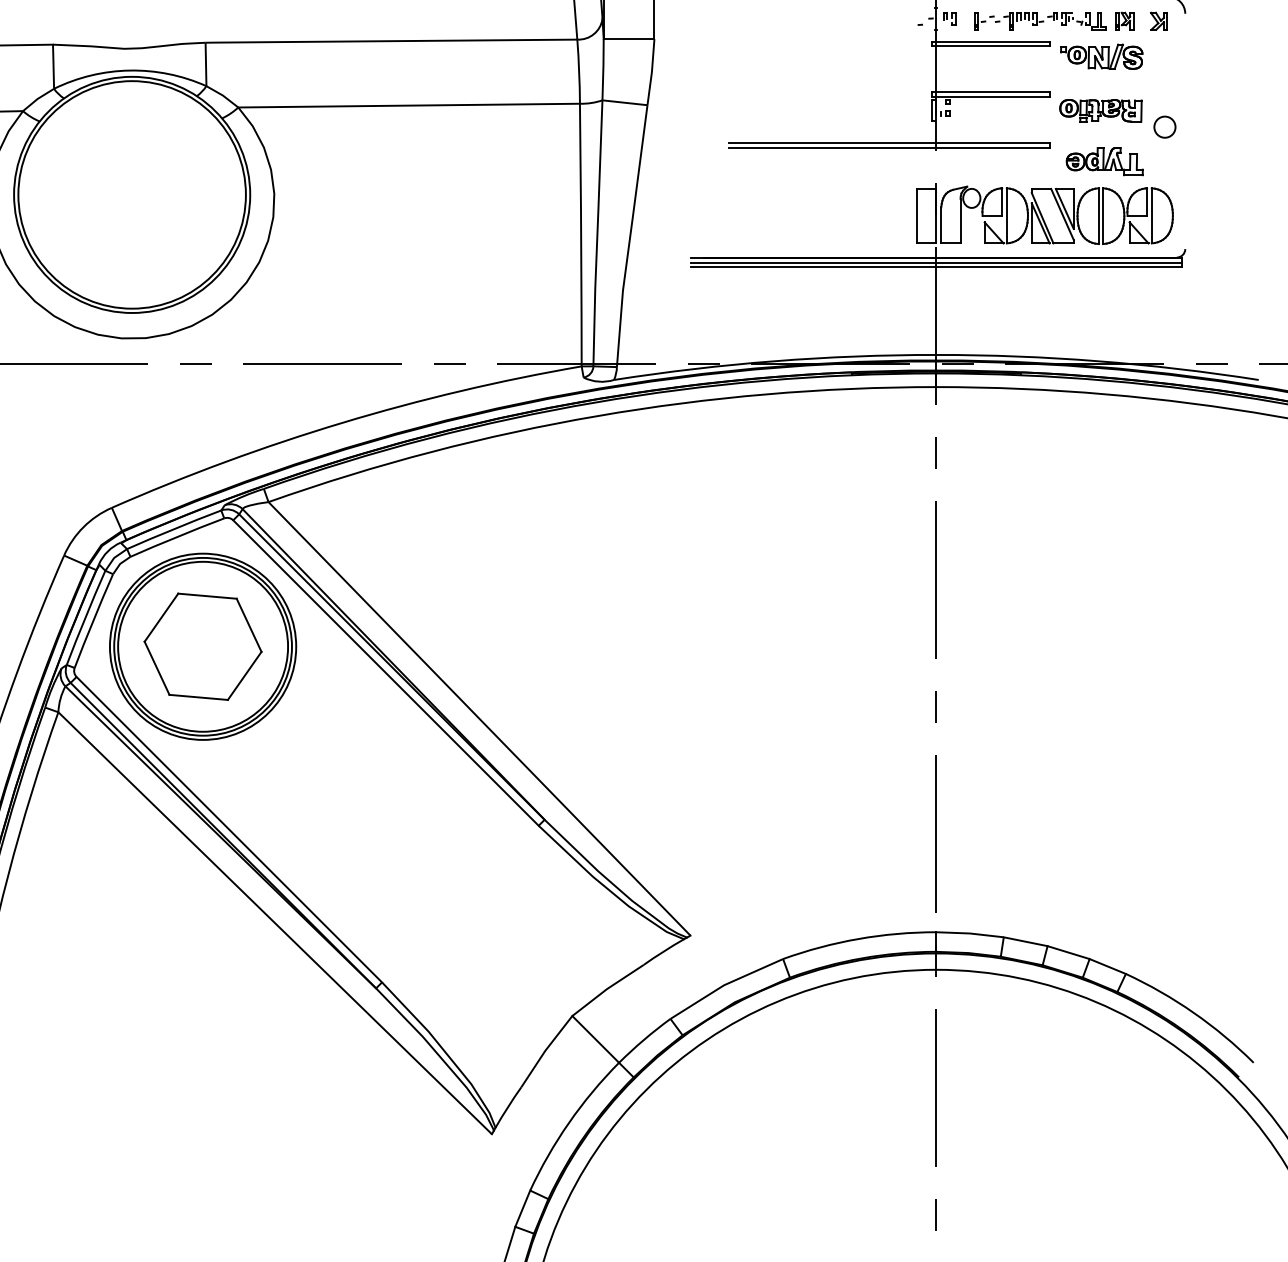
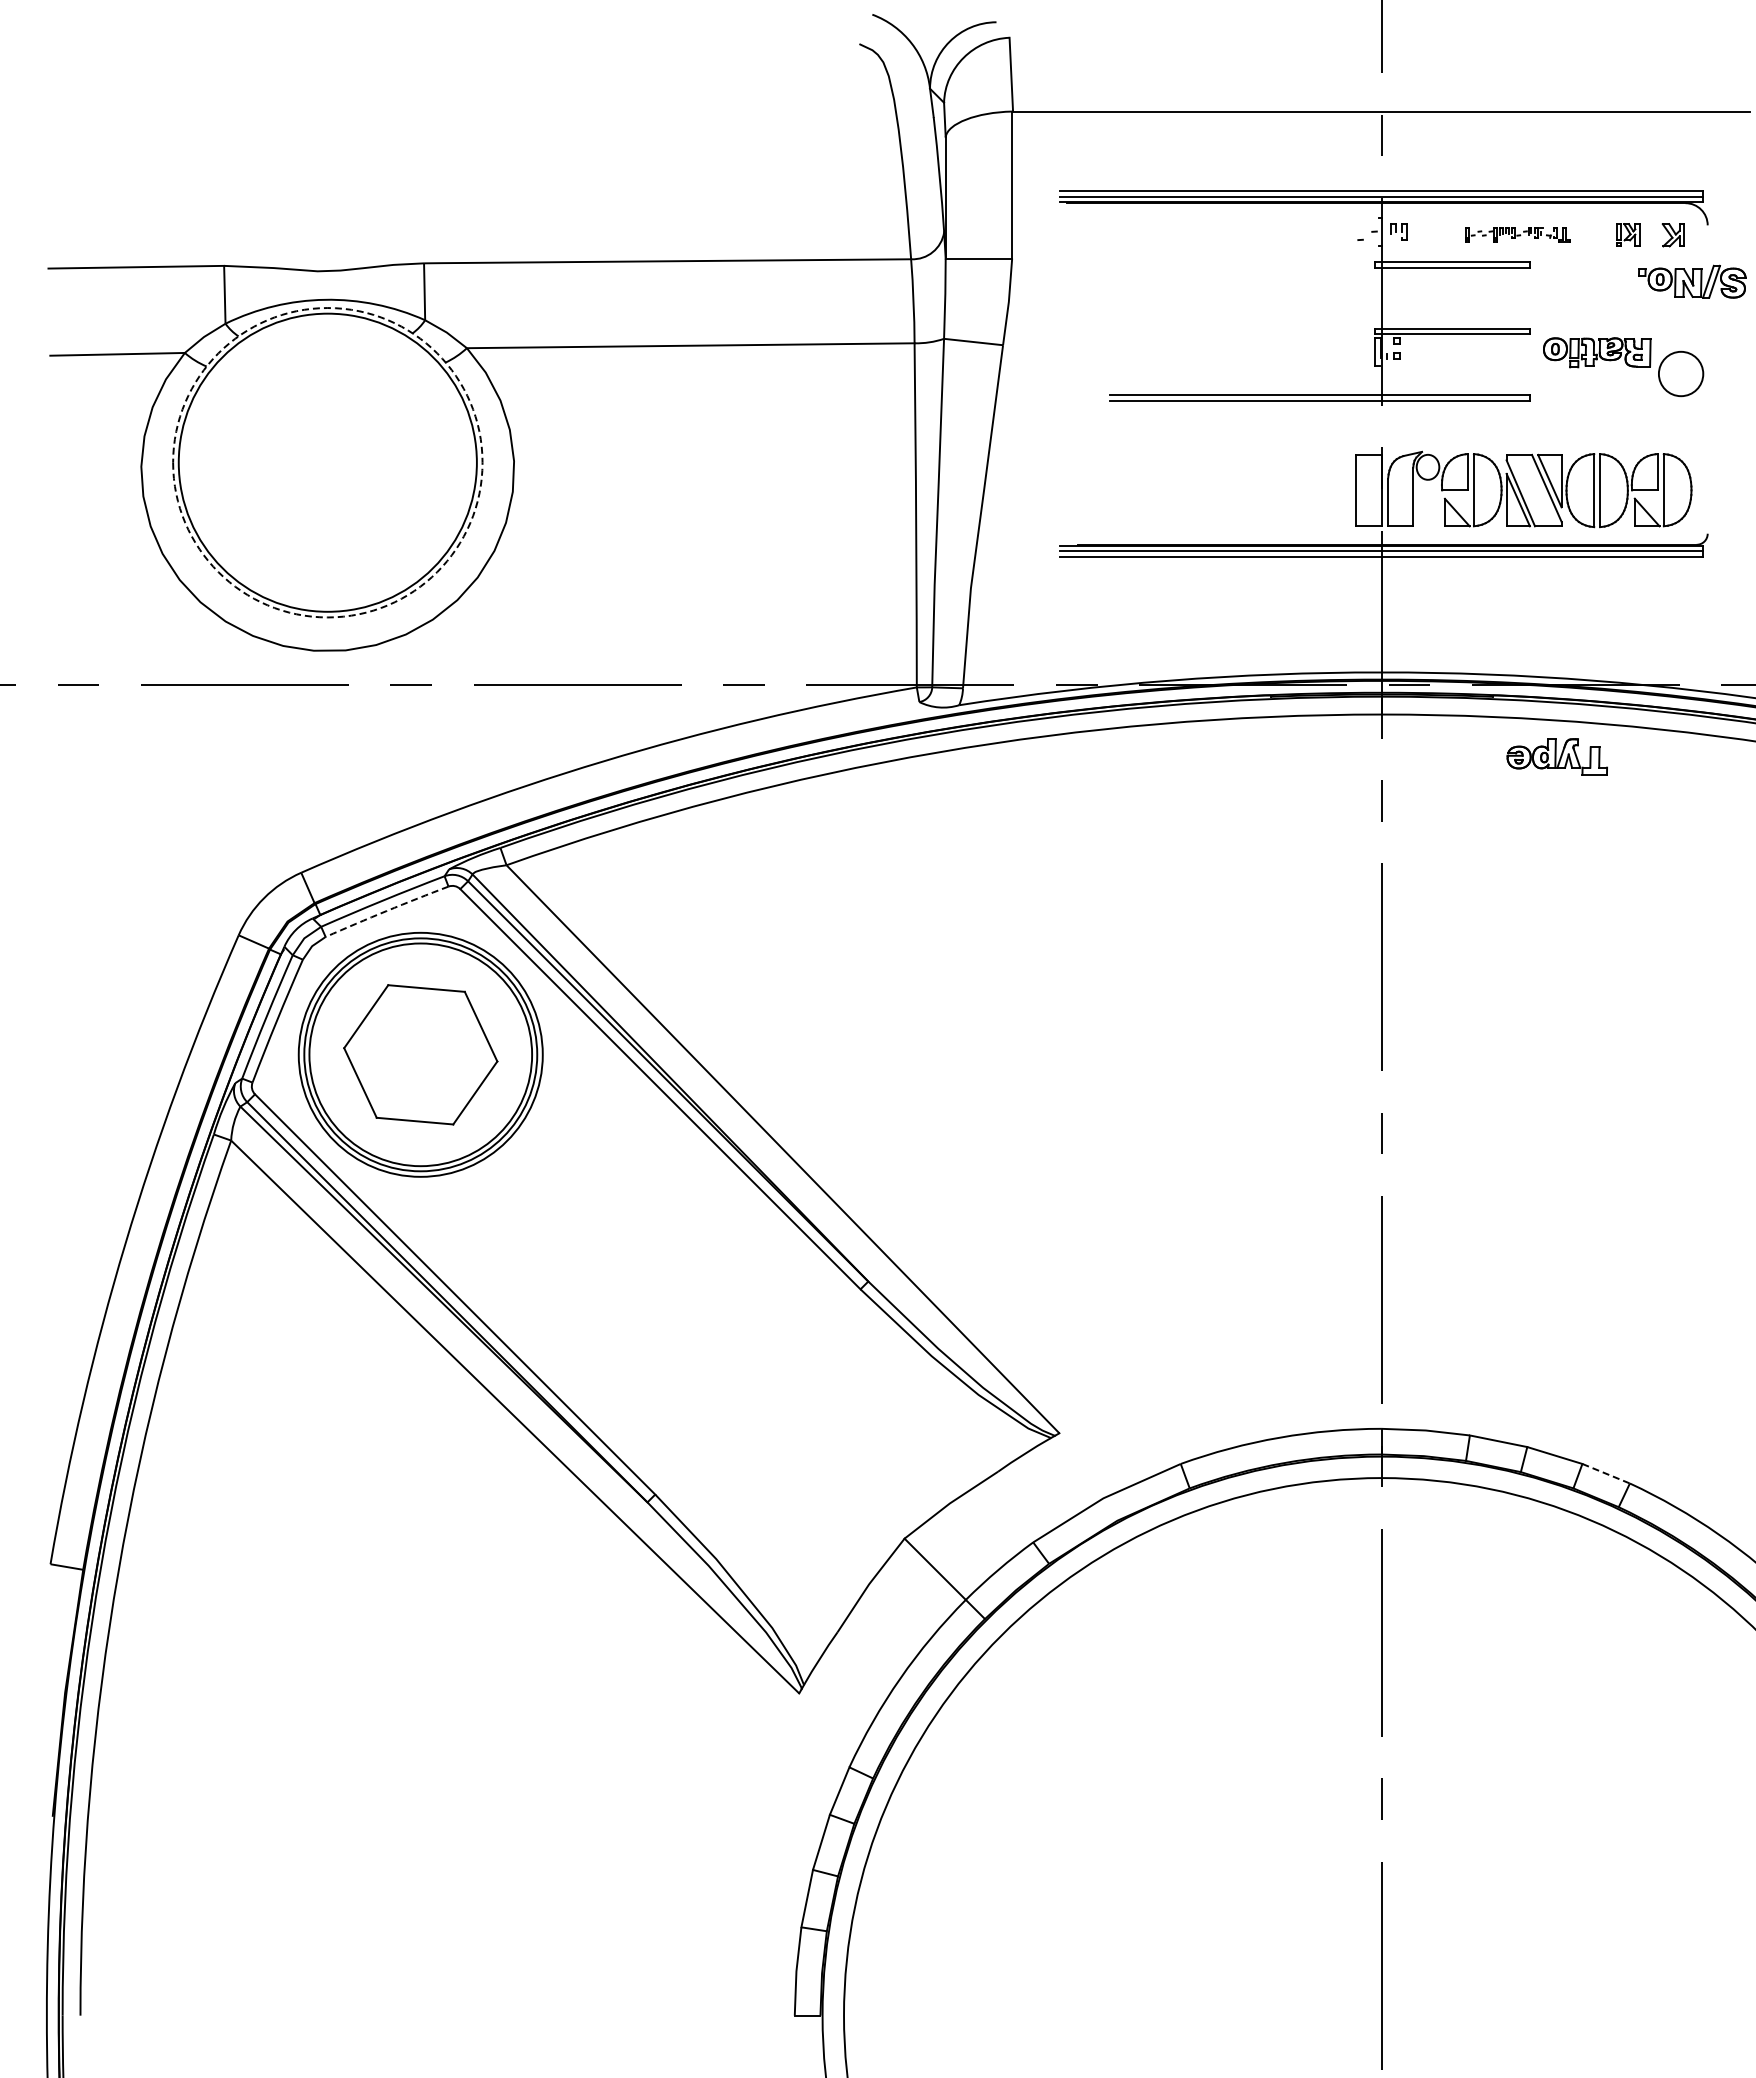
part: (1040, 20) -> (1517, 234), size x0.6
part: (1101, 56) -> (1692, 281), moved
circle: (1164, 126) -> (1680, 373), size x1.6
part: (1104, 161) -> (1556, 756), moved
circle: (131, 194) -> (327, 462), solid -> dashed
arc: (176, 537) -> (386, 911), solid -> dashed
line: (1108, 966) -> (1606, 1473), solid -> dashed

